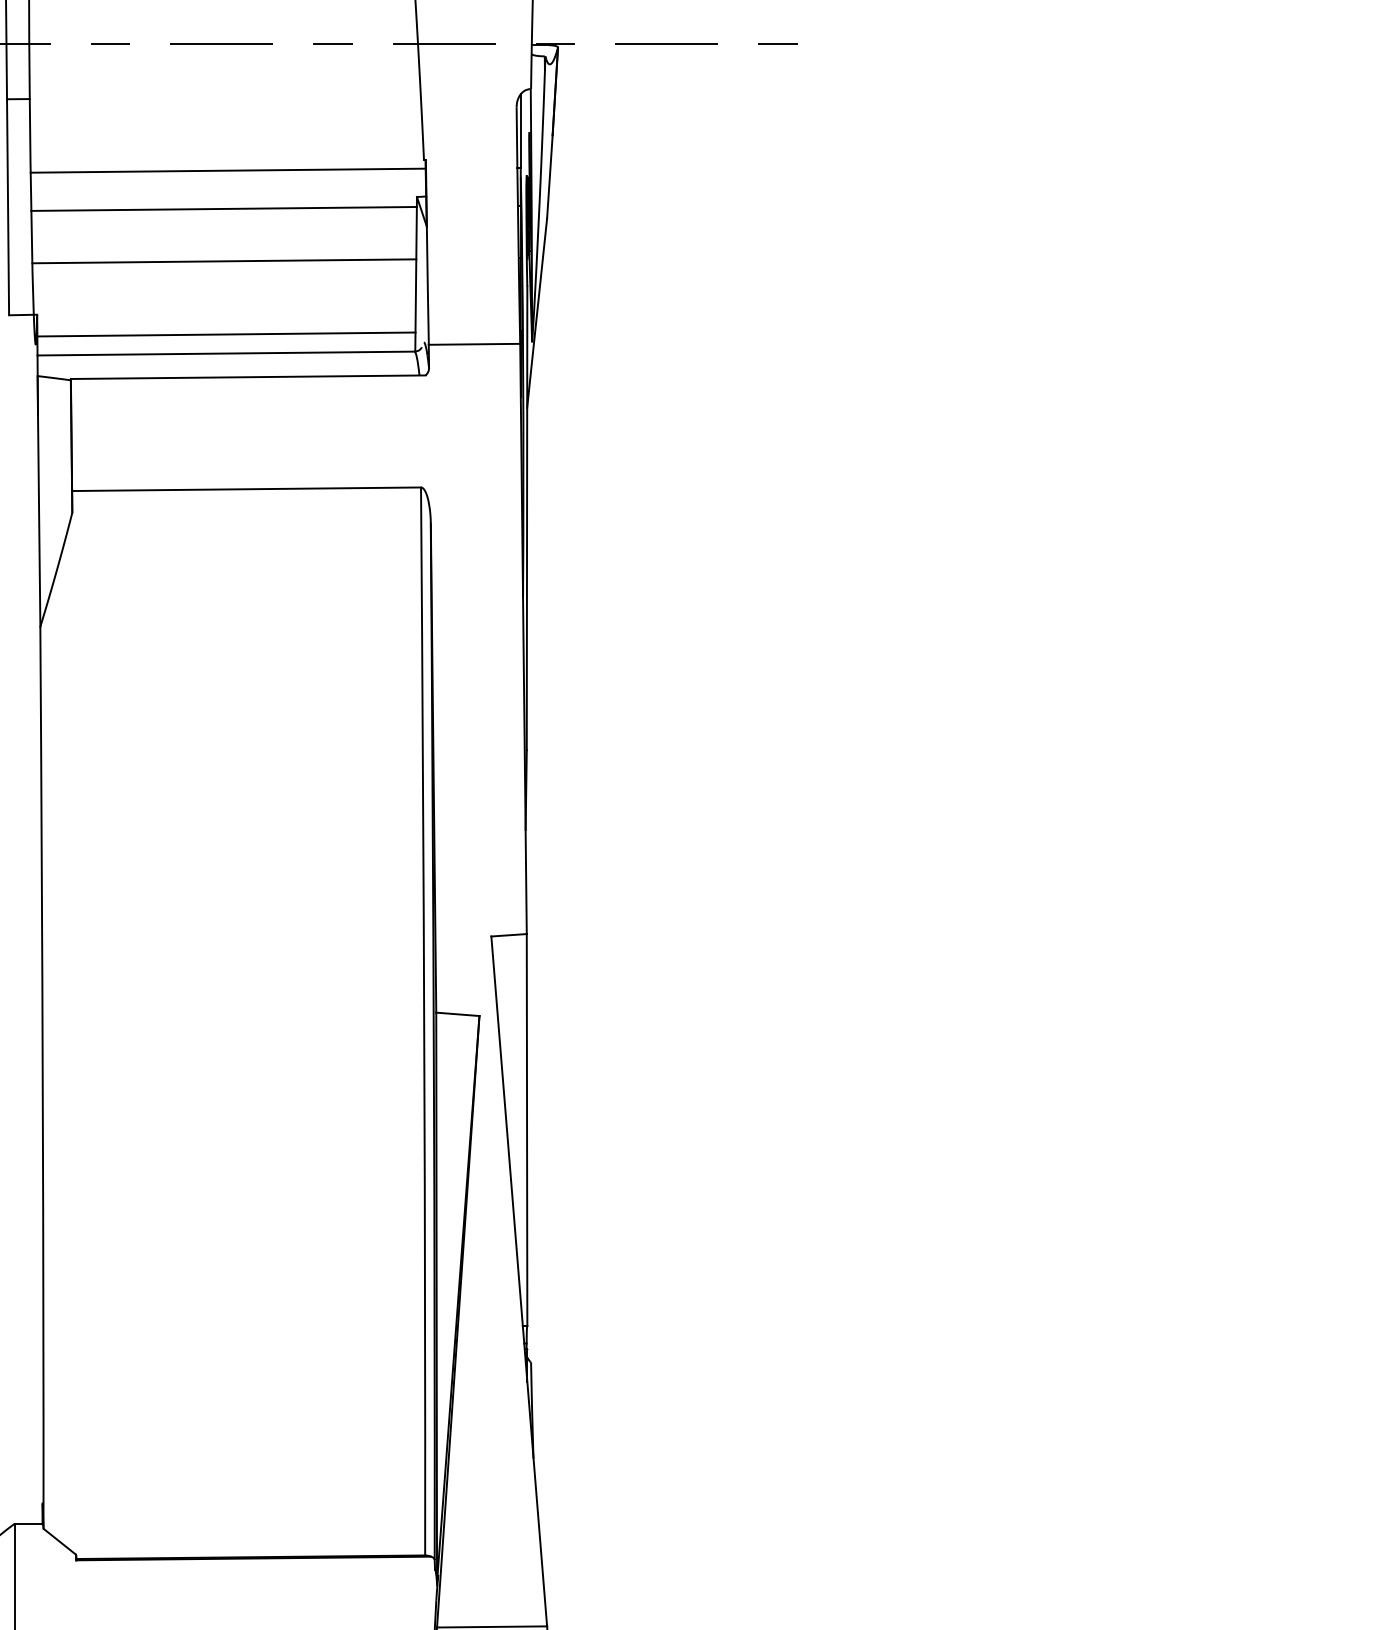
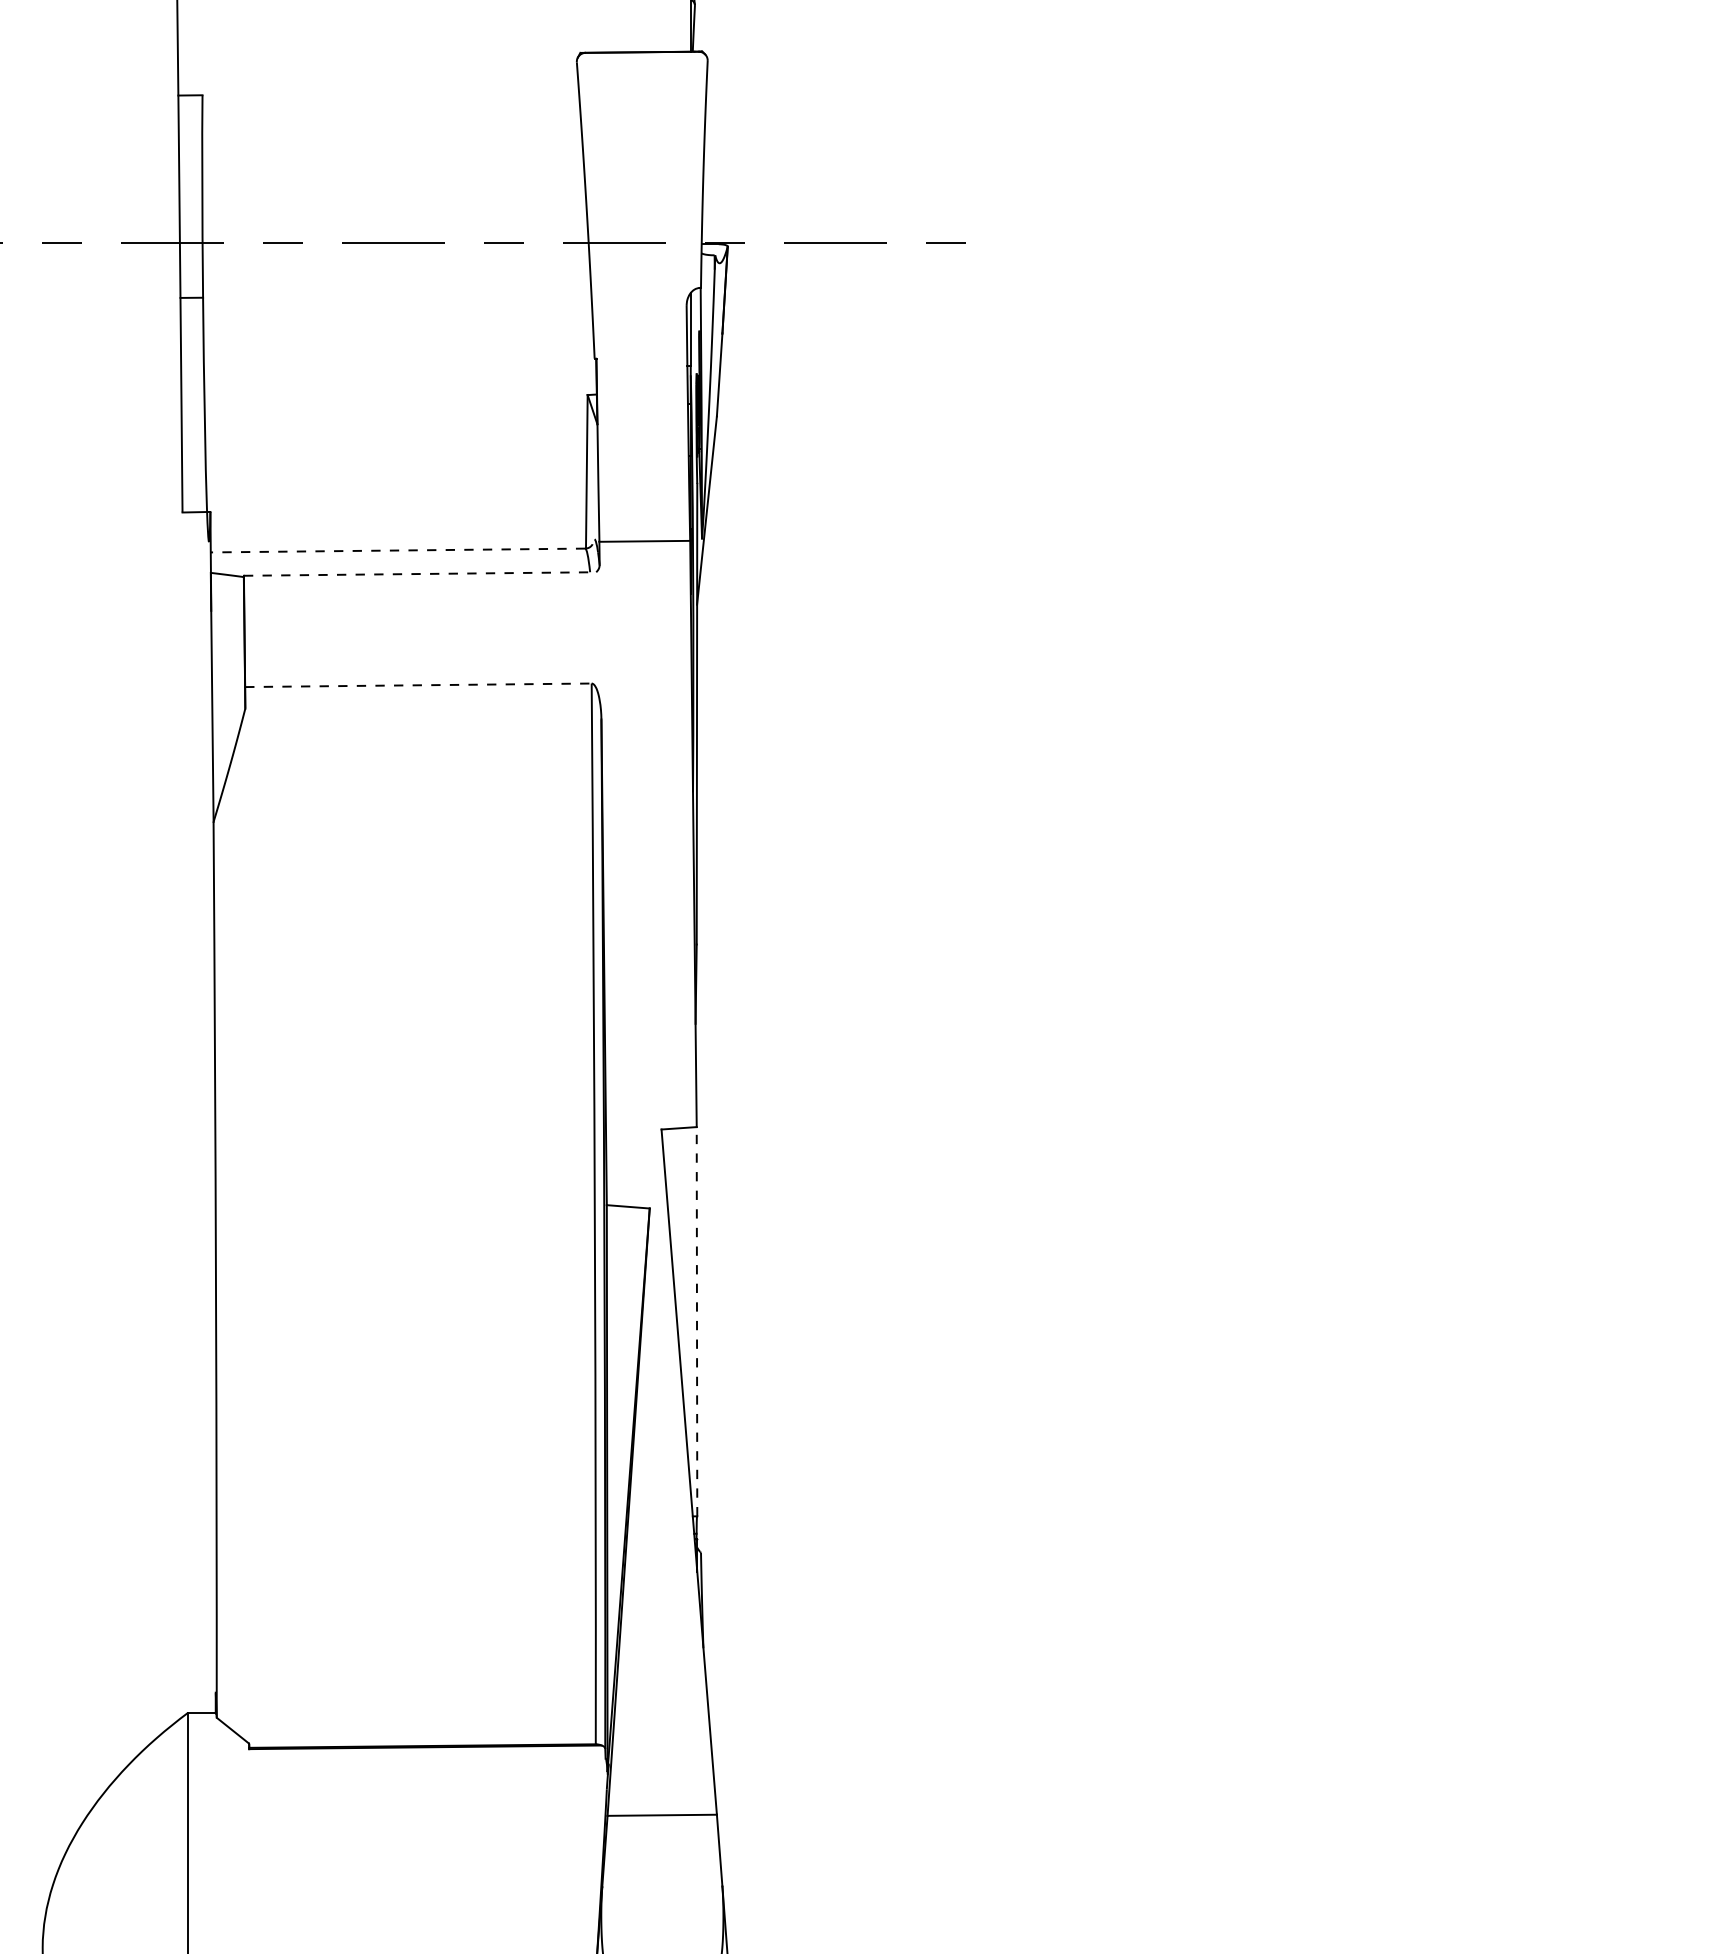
line: (228, 170) -> (400, 368), removed
line: (223, 208) -> (395, 406), removed
line: (224, 260) -> (396, 458), removed
line: (226, 334) -> (398, 531), removed
line: (225, 353) -> (397, 550), solid -> dashed
line: (248, 377) -> (420, 574), solid -> dashed
line: (246, 489) -> (418, 685), solid -> dashed
line: (527, 1129) -> (697, 1321), solid -> dashed

